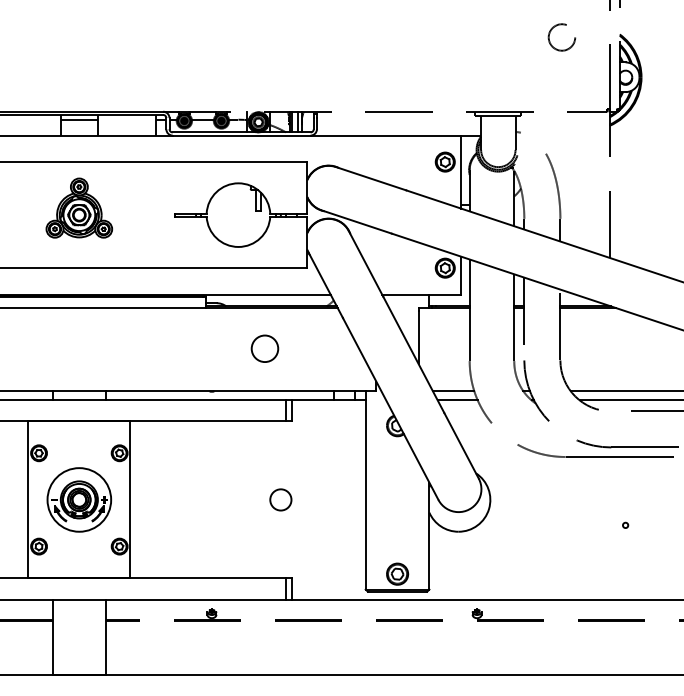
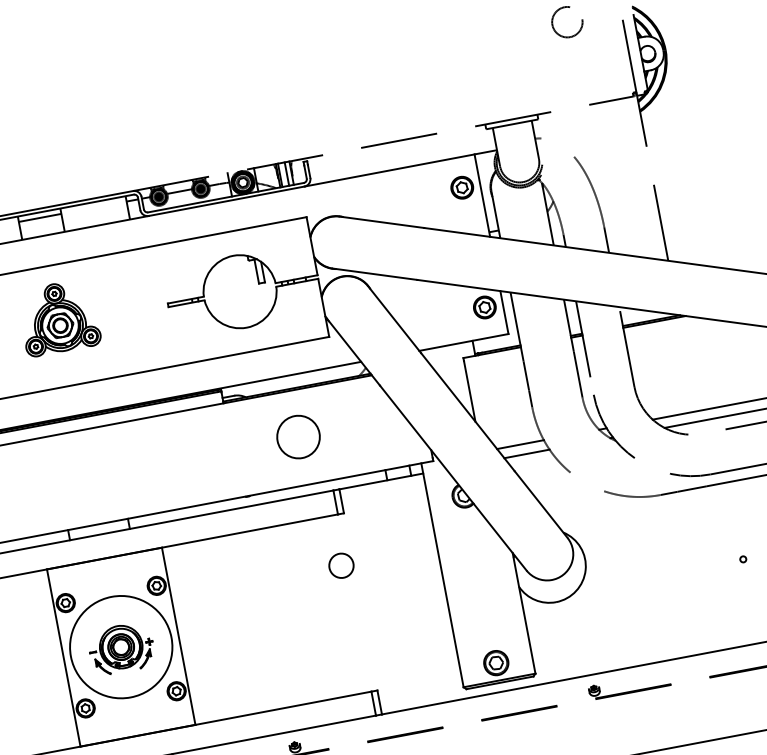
circle: (264, 348) -> (297, 436), size x1.4
circle: (79, 499) -> (121, 646), size x1.4
circle: (280, 499) -> (340, 565), moved

